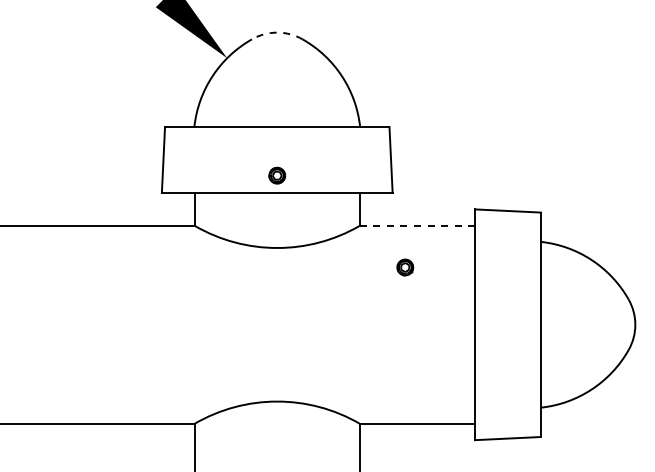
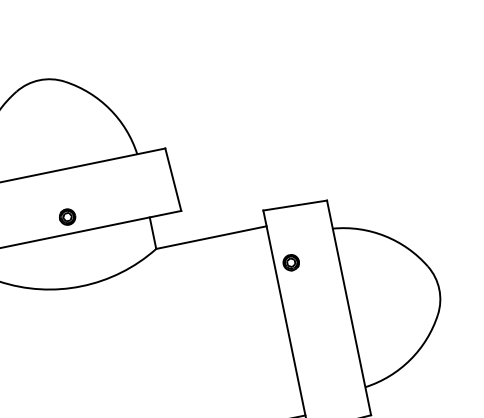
arc: (277, 32) -> (39, 80), dashed -> solid
line: (417, 225) -> (211, 237), dashed -> solid
part: (405, 267) -> (291, 262), moved

